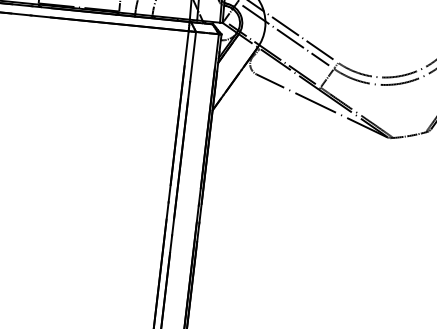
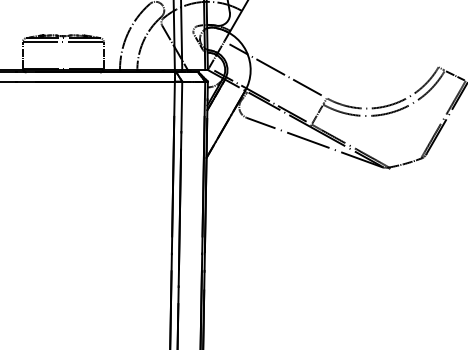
line: (285, 34) -> (271, 75), removed

